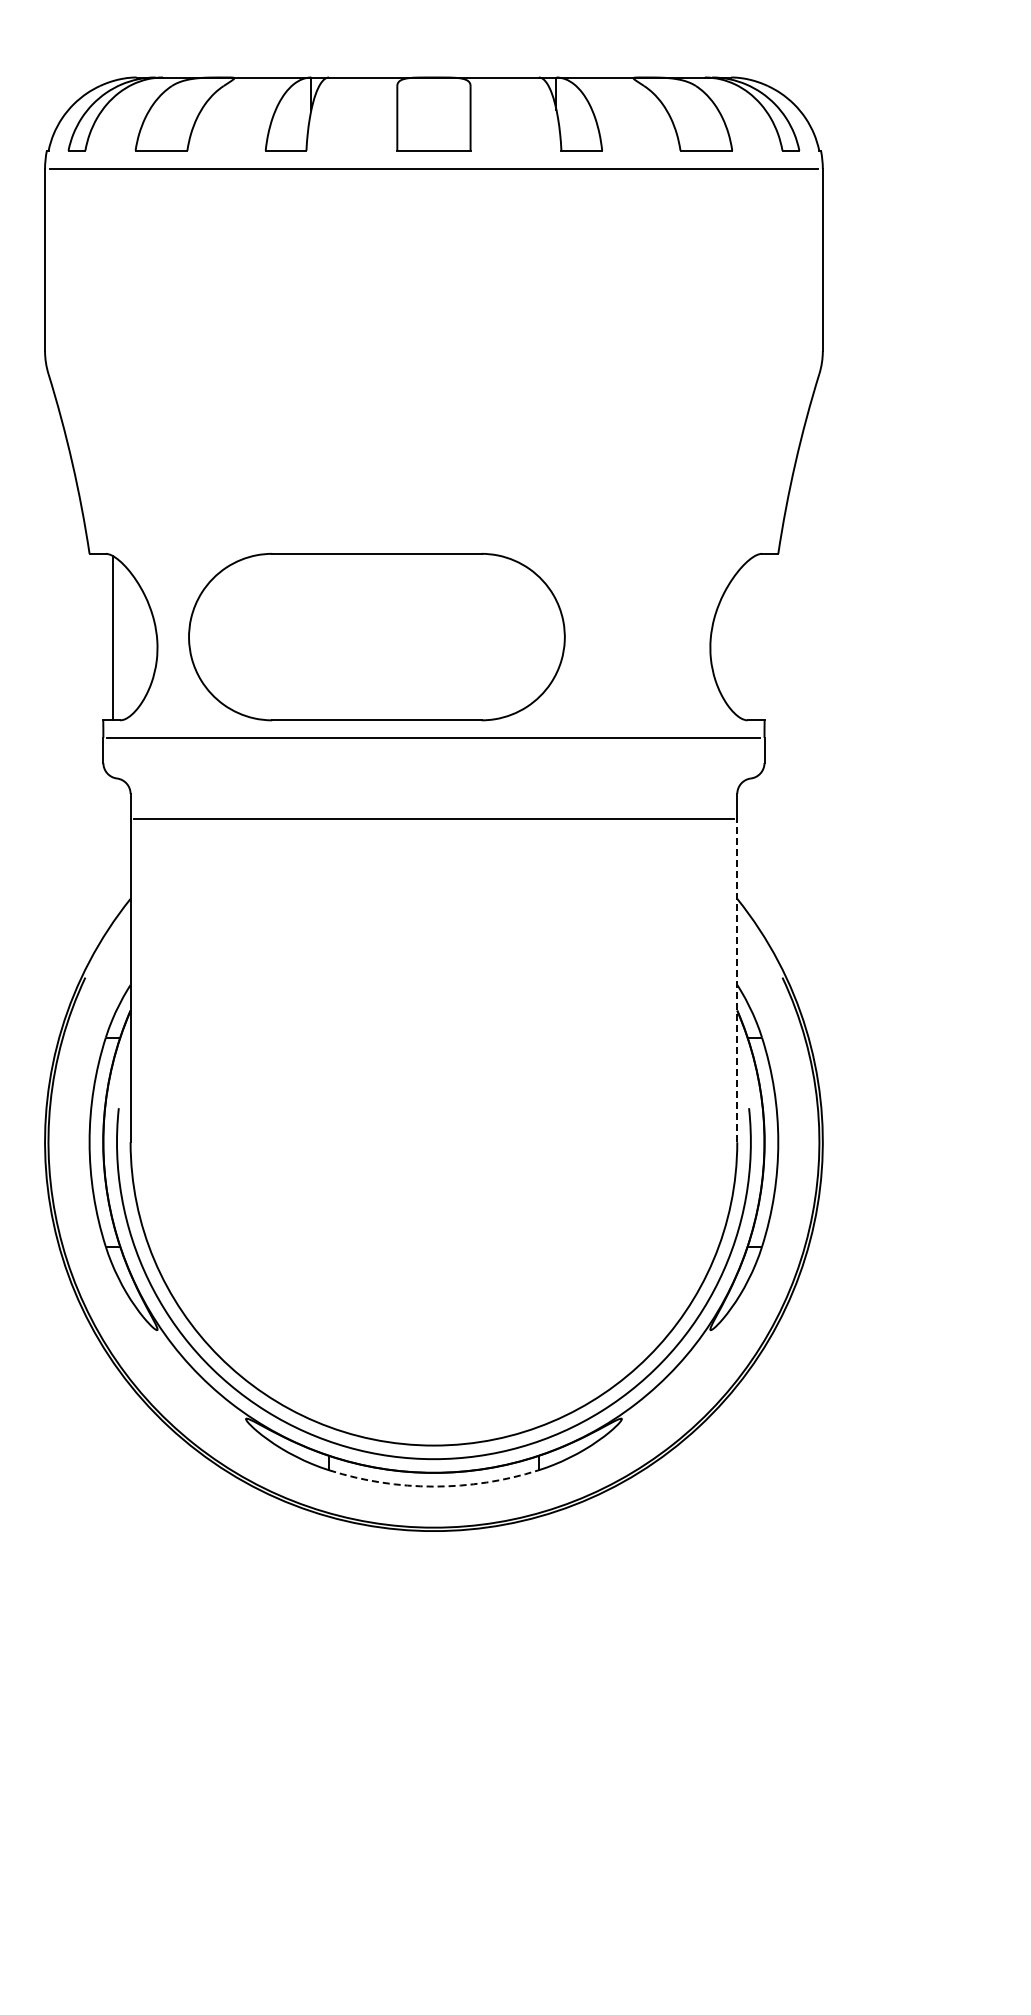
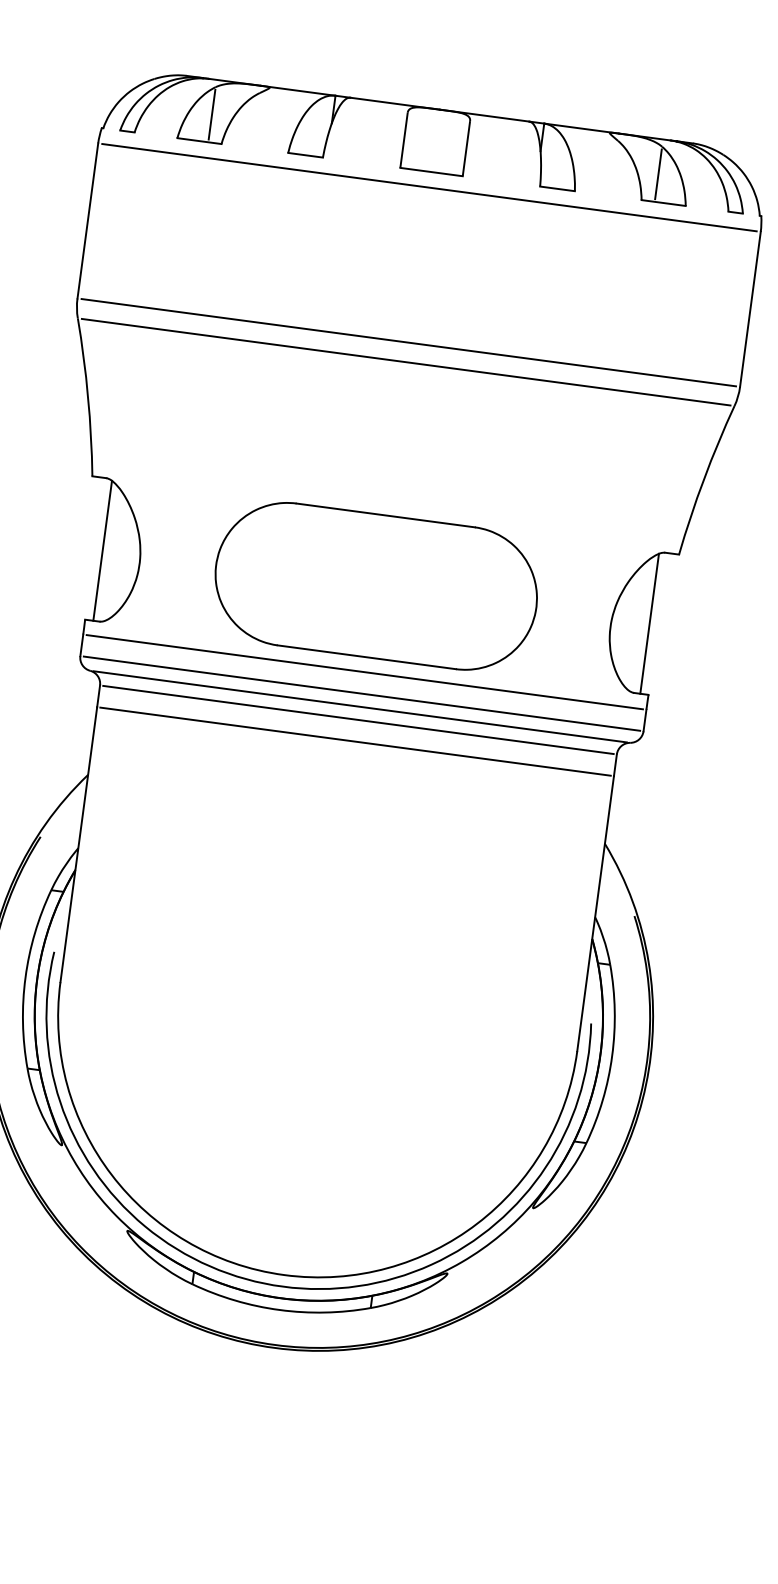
line: (171, 118) -> (211, 114), added
line: (695, 118) -> (658, 174), added
line: (433, 351) -> (408, 343), added
line: (433, 373) -> (405, 361), added
part: (376, 637) -> (375, 586), moved
line: (754, 638) -> (649, 624), added
line: (433, 763) -> (361, 693), added
line: (433, 778) -> (359, 706), added
line: (433, 793) -> (358, 719), added
line: (737, 980) -> (595, 913), dashed -> solid
arc: (433, 1486) -> (279, 1309), dashed -> solid

